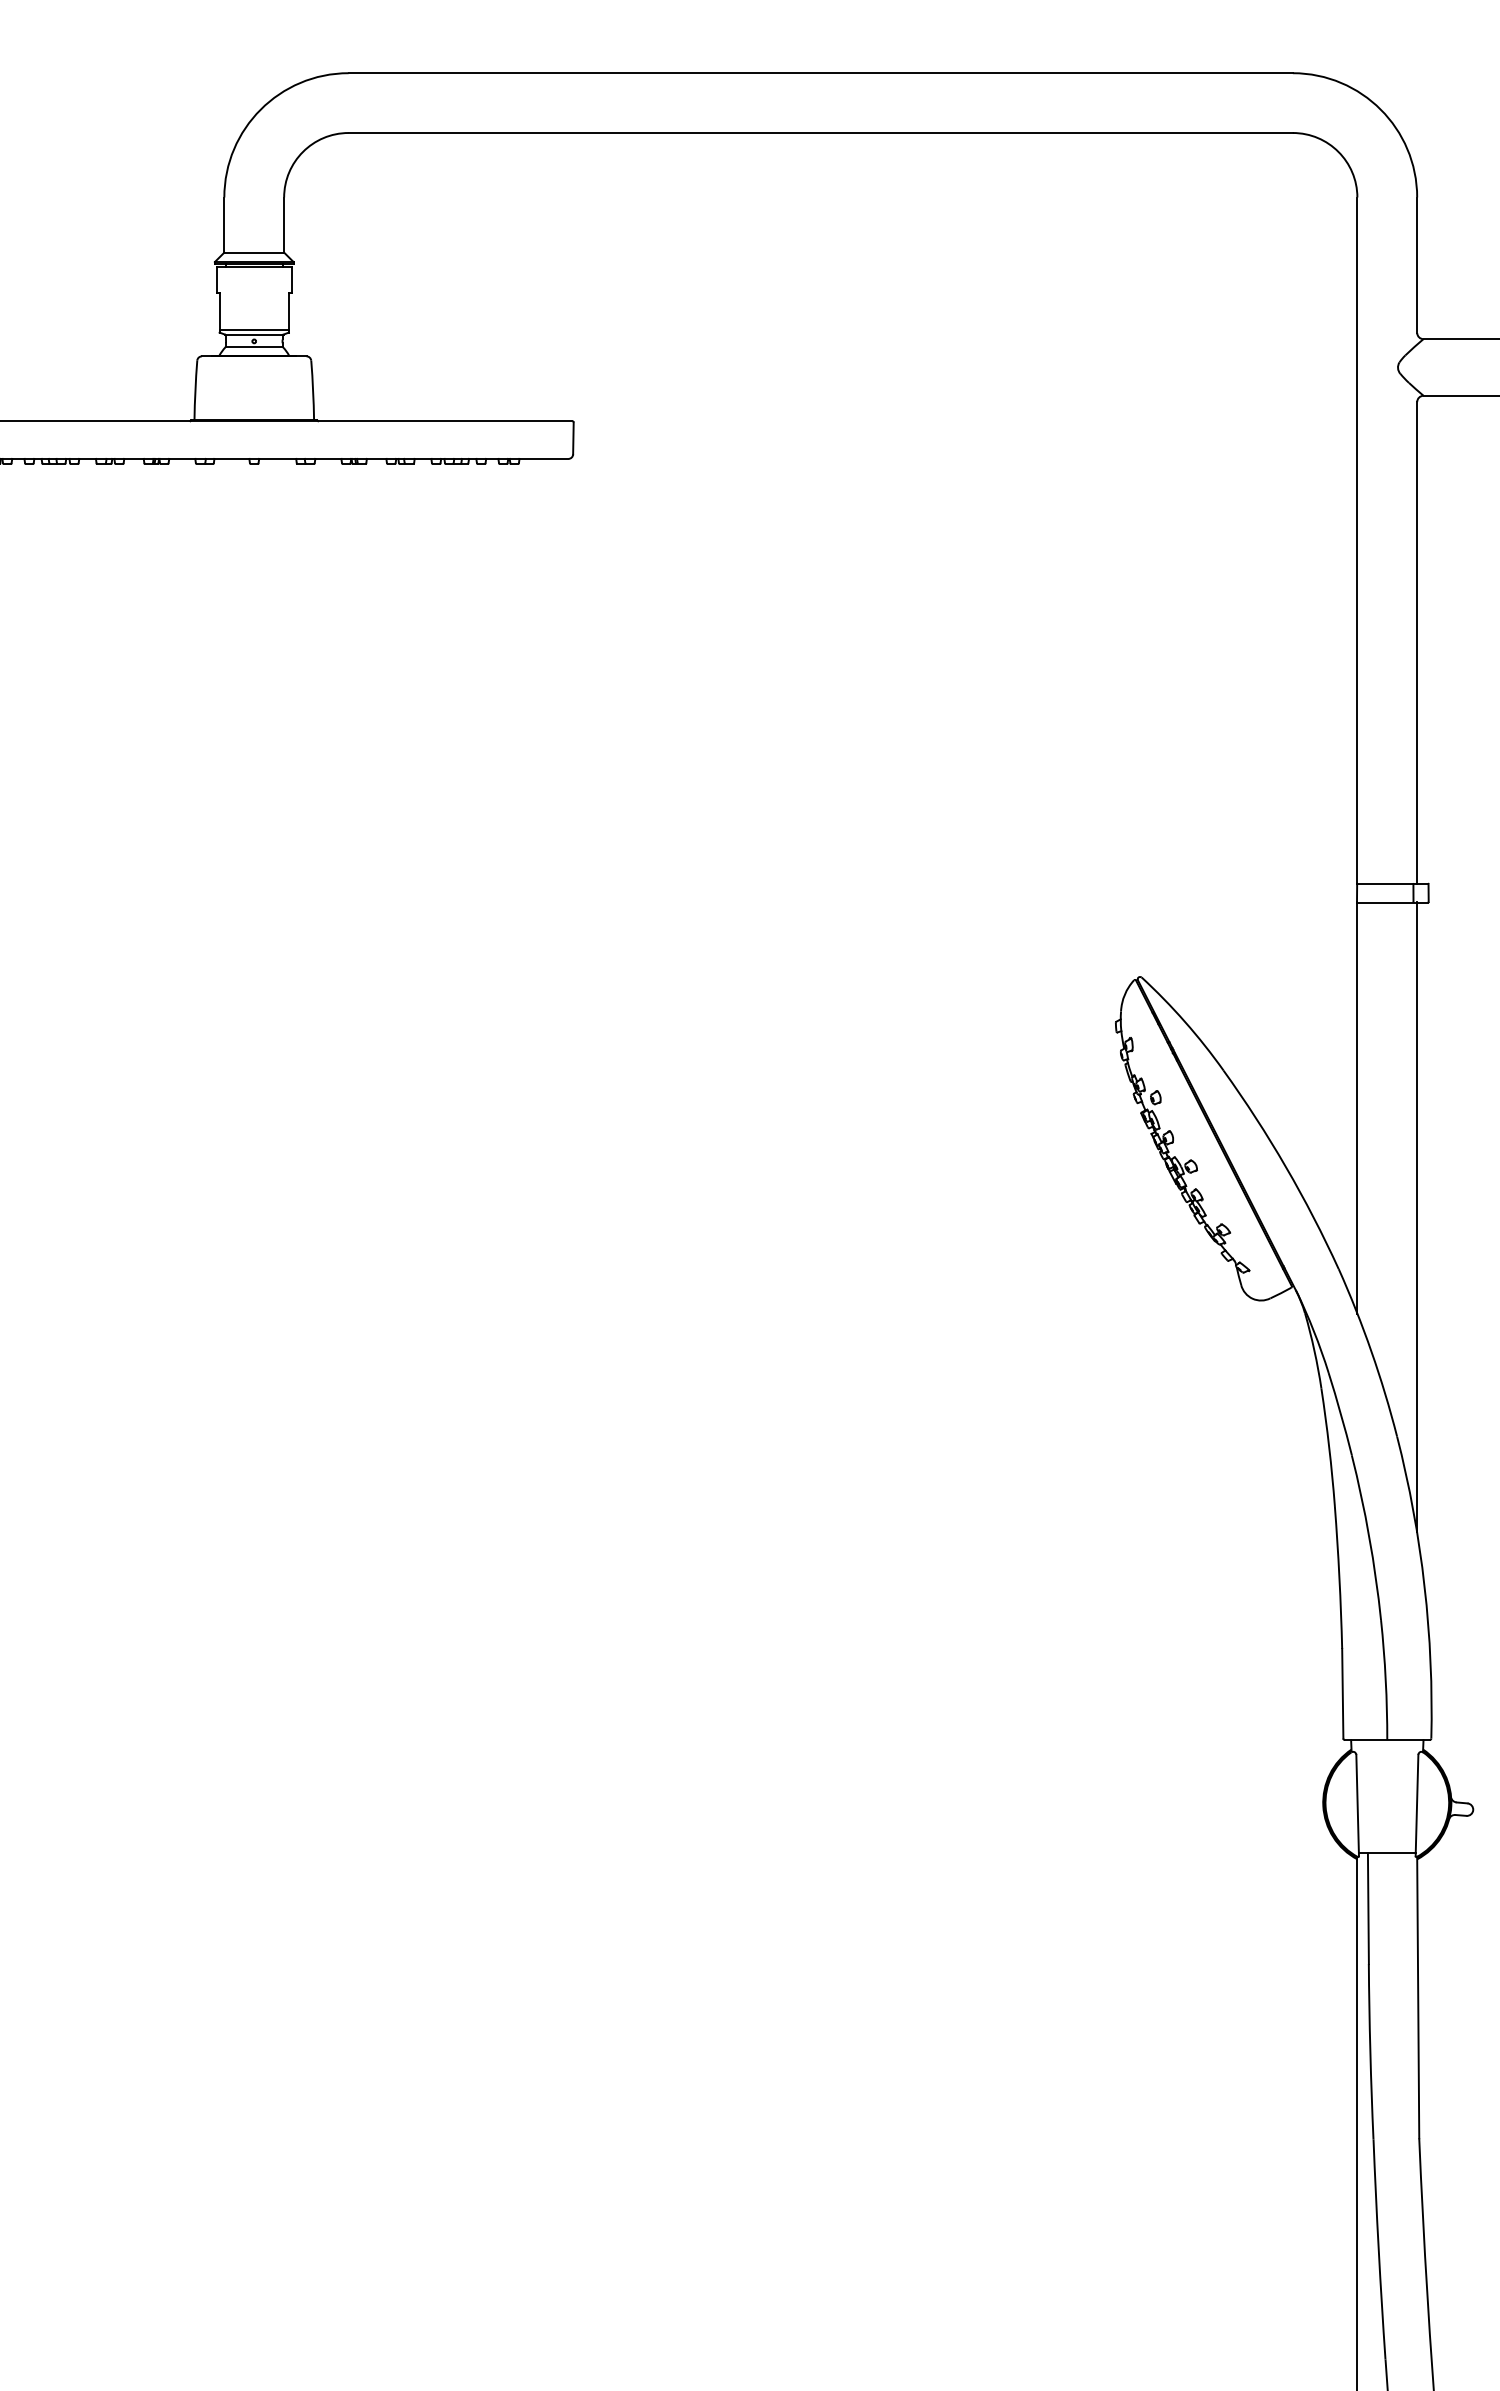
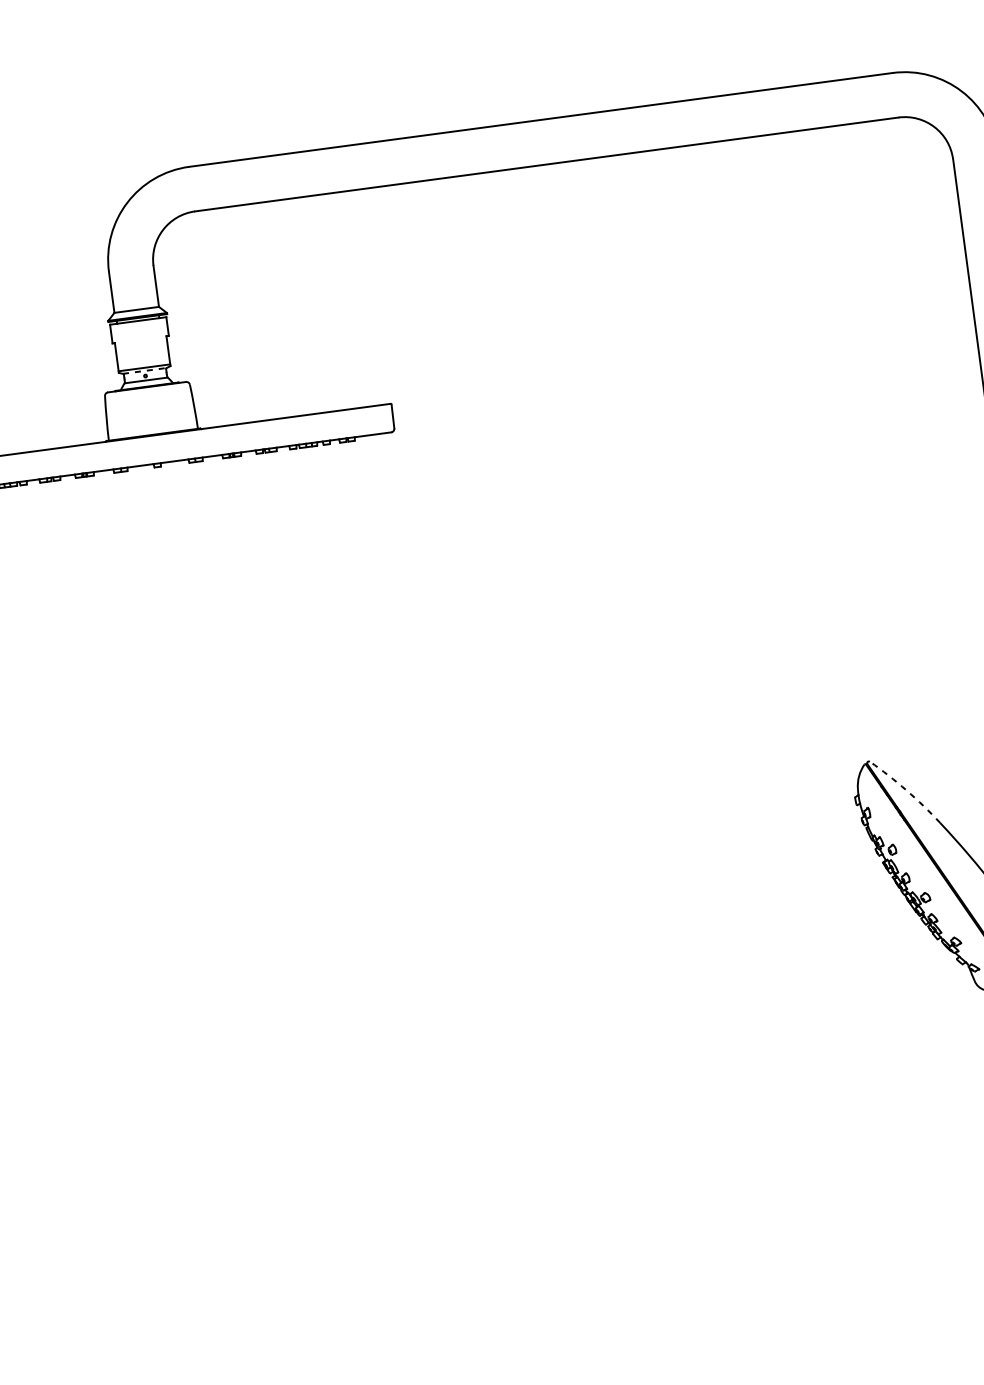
line: (254, 334) -> (145, 370), solid -> dashed
arc: (1185, 1021) -> (906, 790), solid -> dashed

